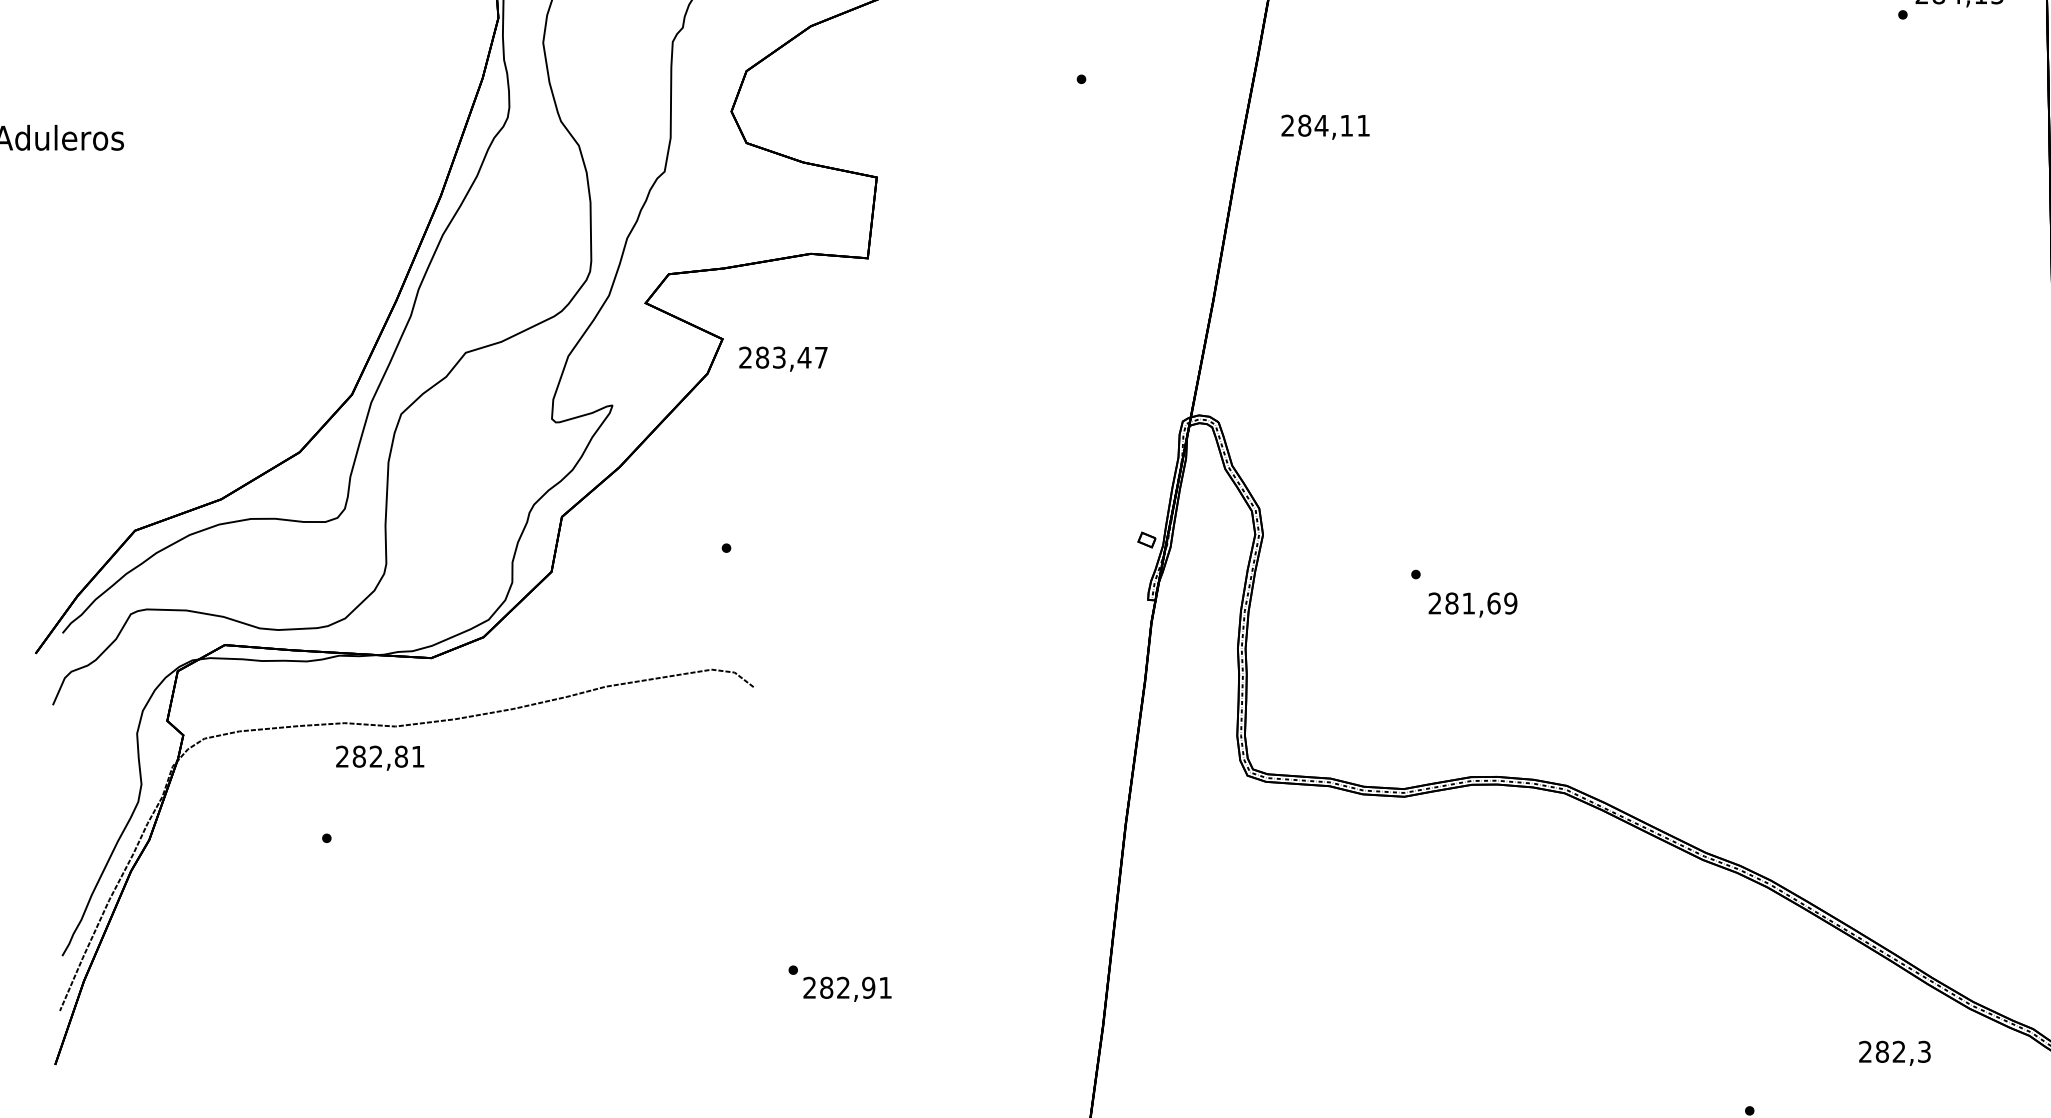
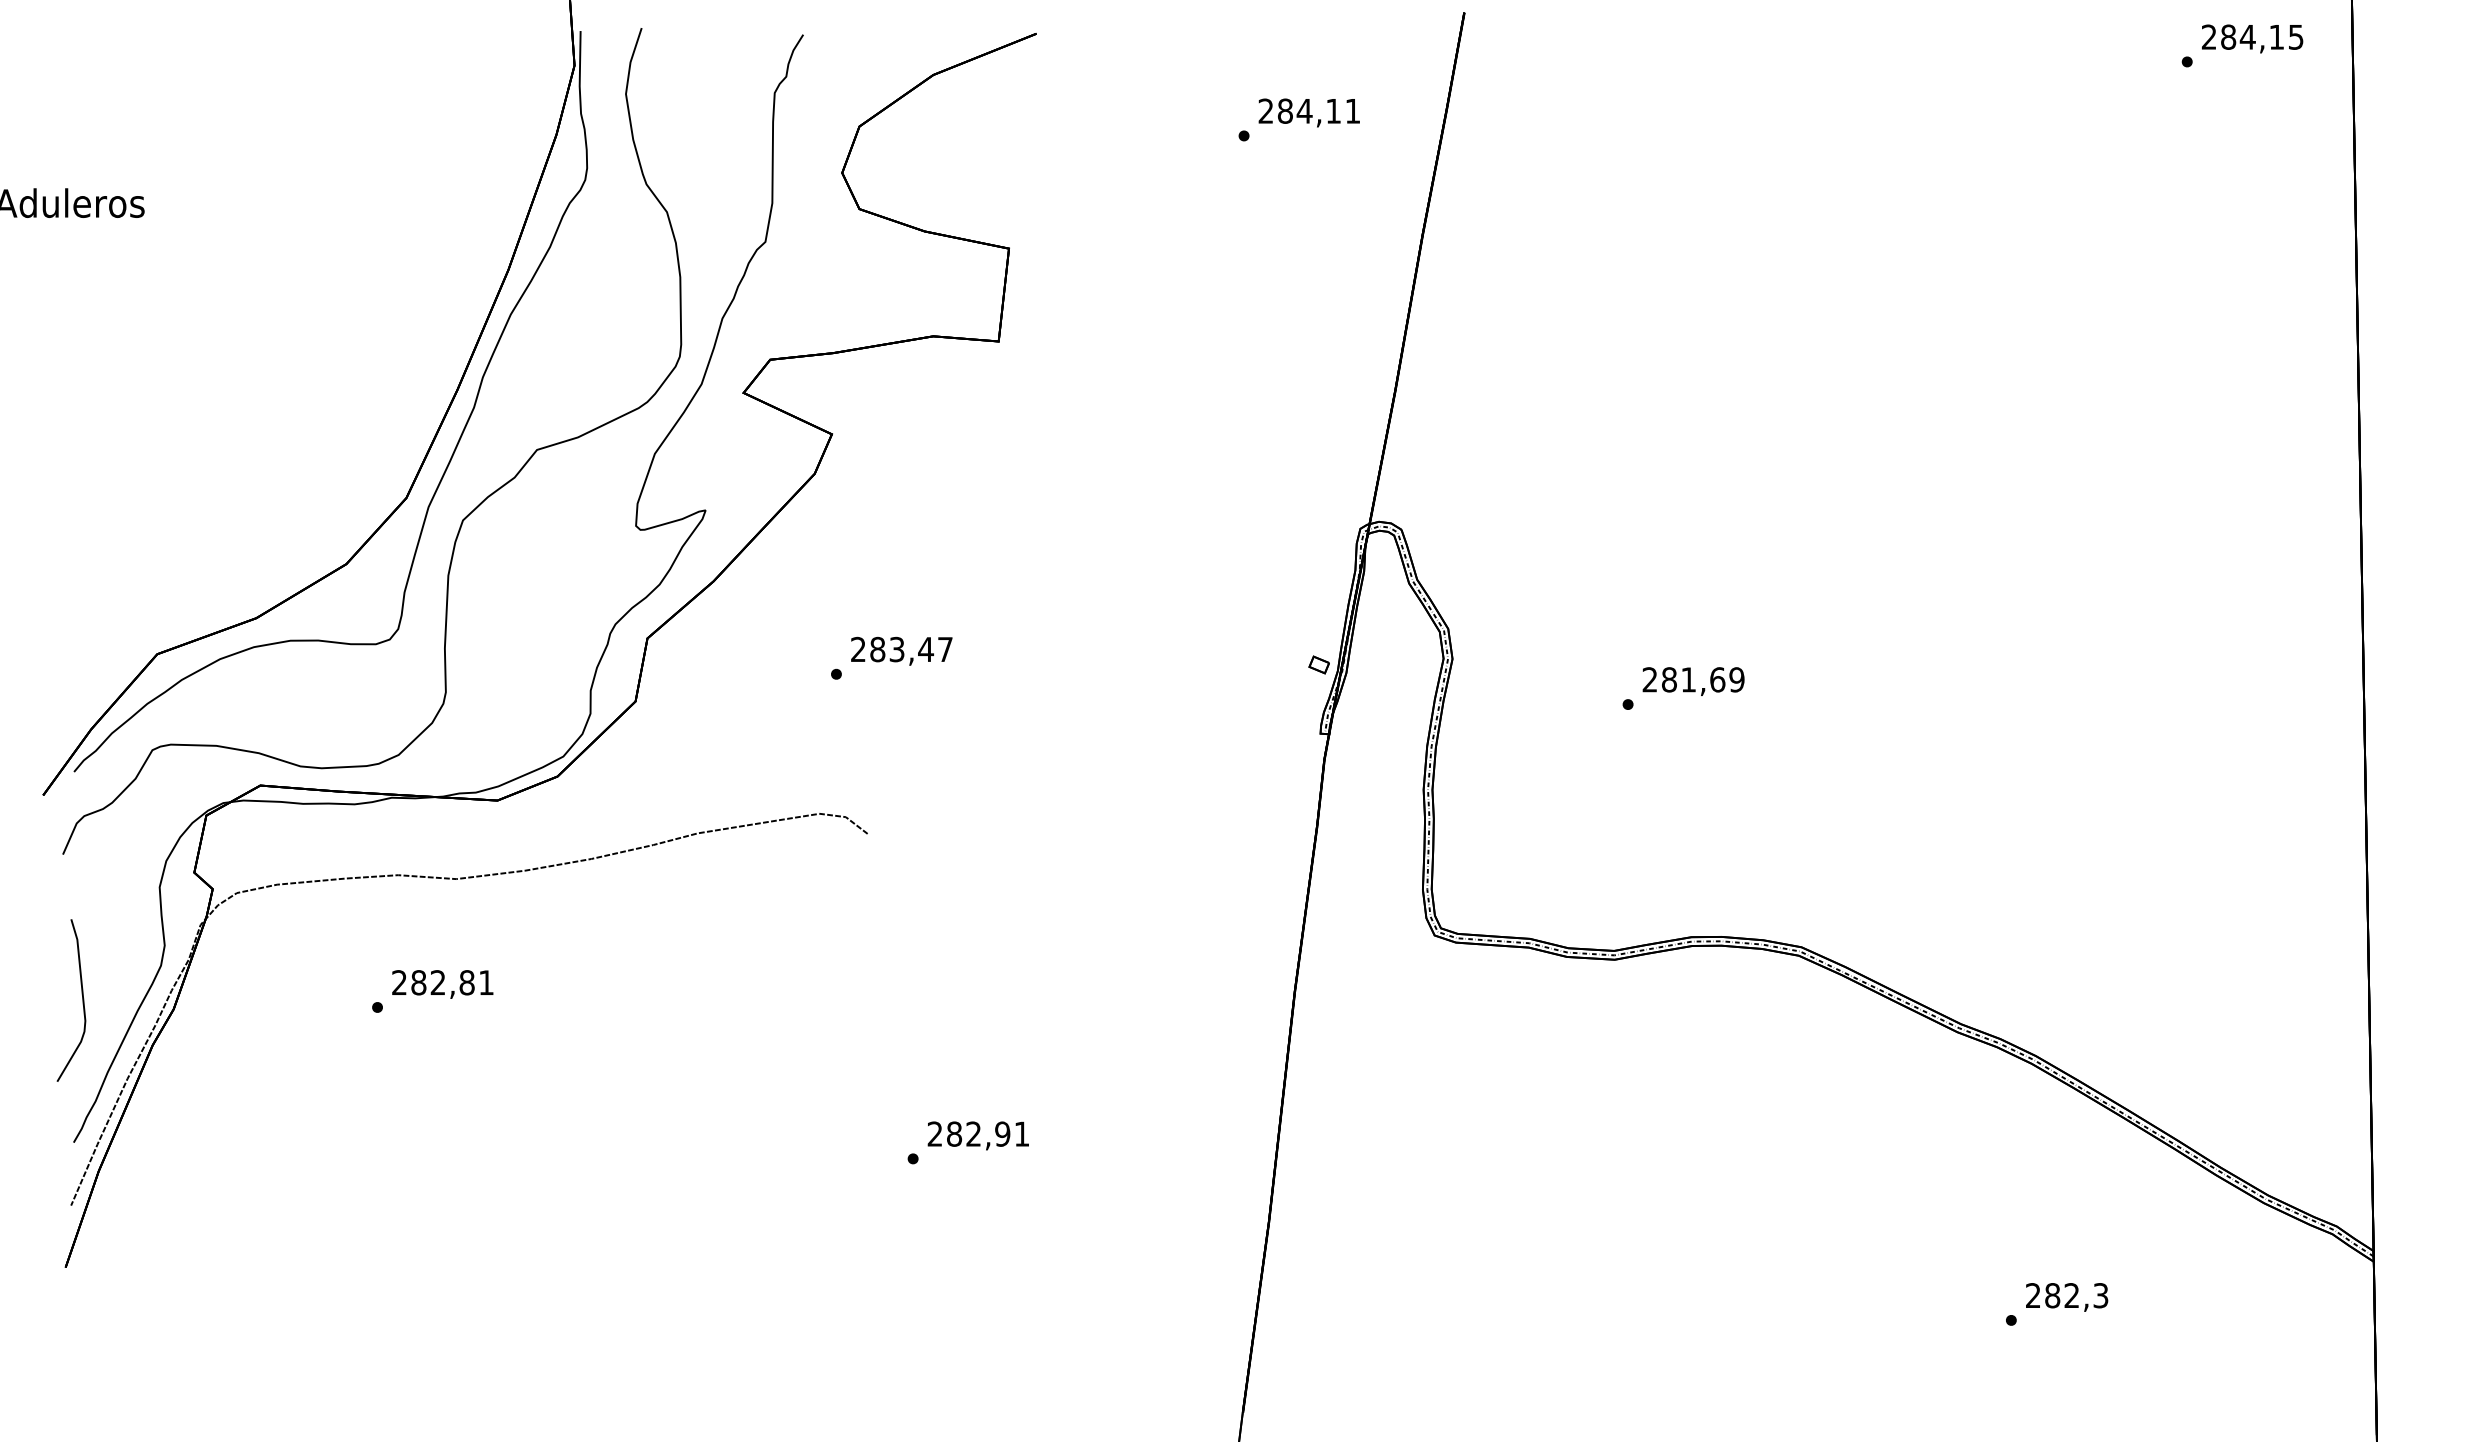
text: (1324, 126) -> (1308, 112), moved
text: (783, 358) -> (901, 650), moved
text: (1472, 604) -> (1693, 681), moved
text: (379, 758) -> (442, 984), moved
curve: (69, 832) -> (82, 1000), added
text: (846, 989) -> (977, 1135), moved
text: (1895, 1053) -> (2067, 1297), moved

